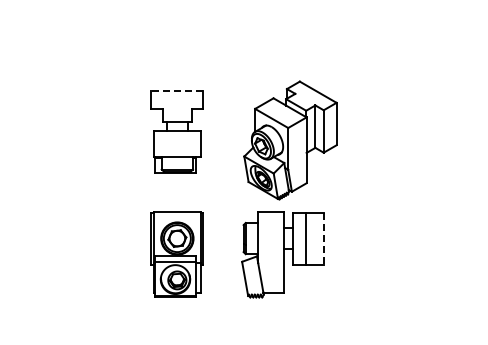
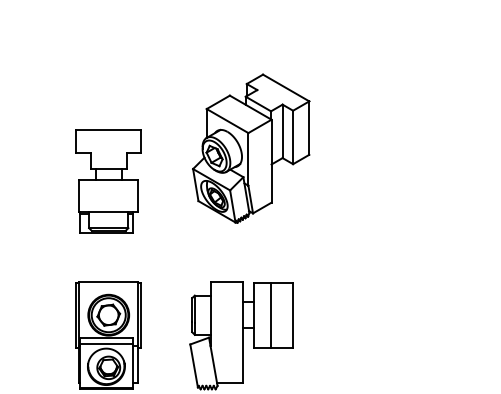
line: (177, 91) -> (108, 129), dashed -> solid
part: (290, 140) -> (251, 148), moved
line: (323, 238) -> (292, 315), dashed -> solid

